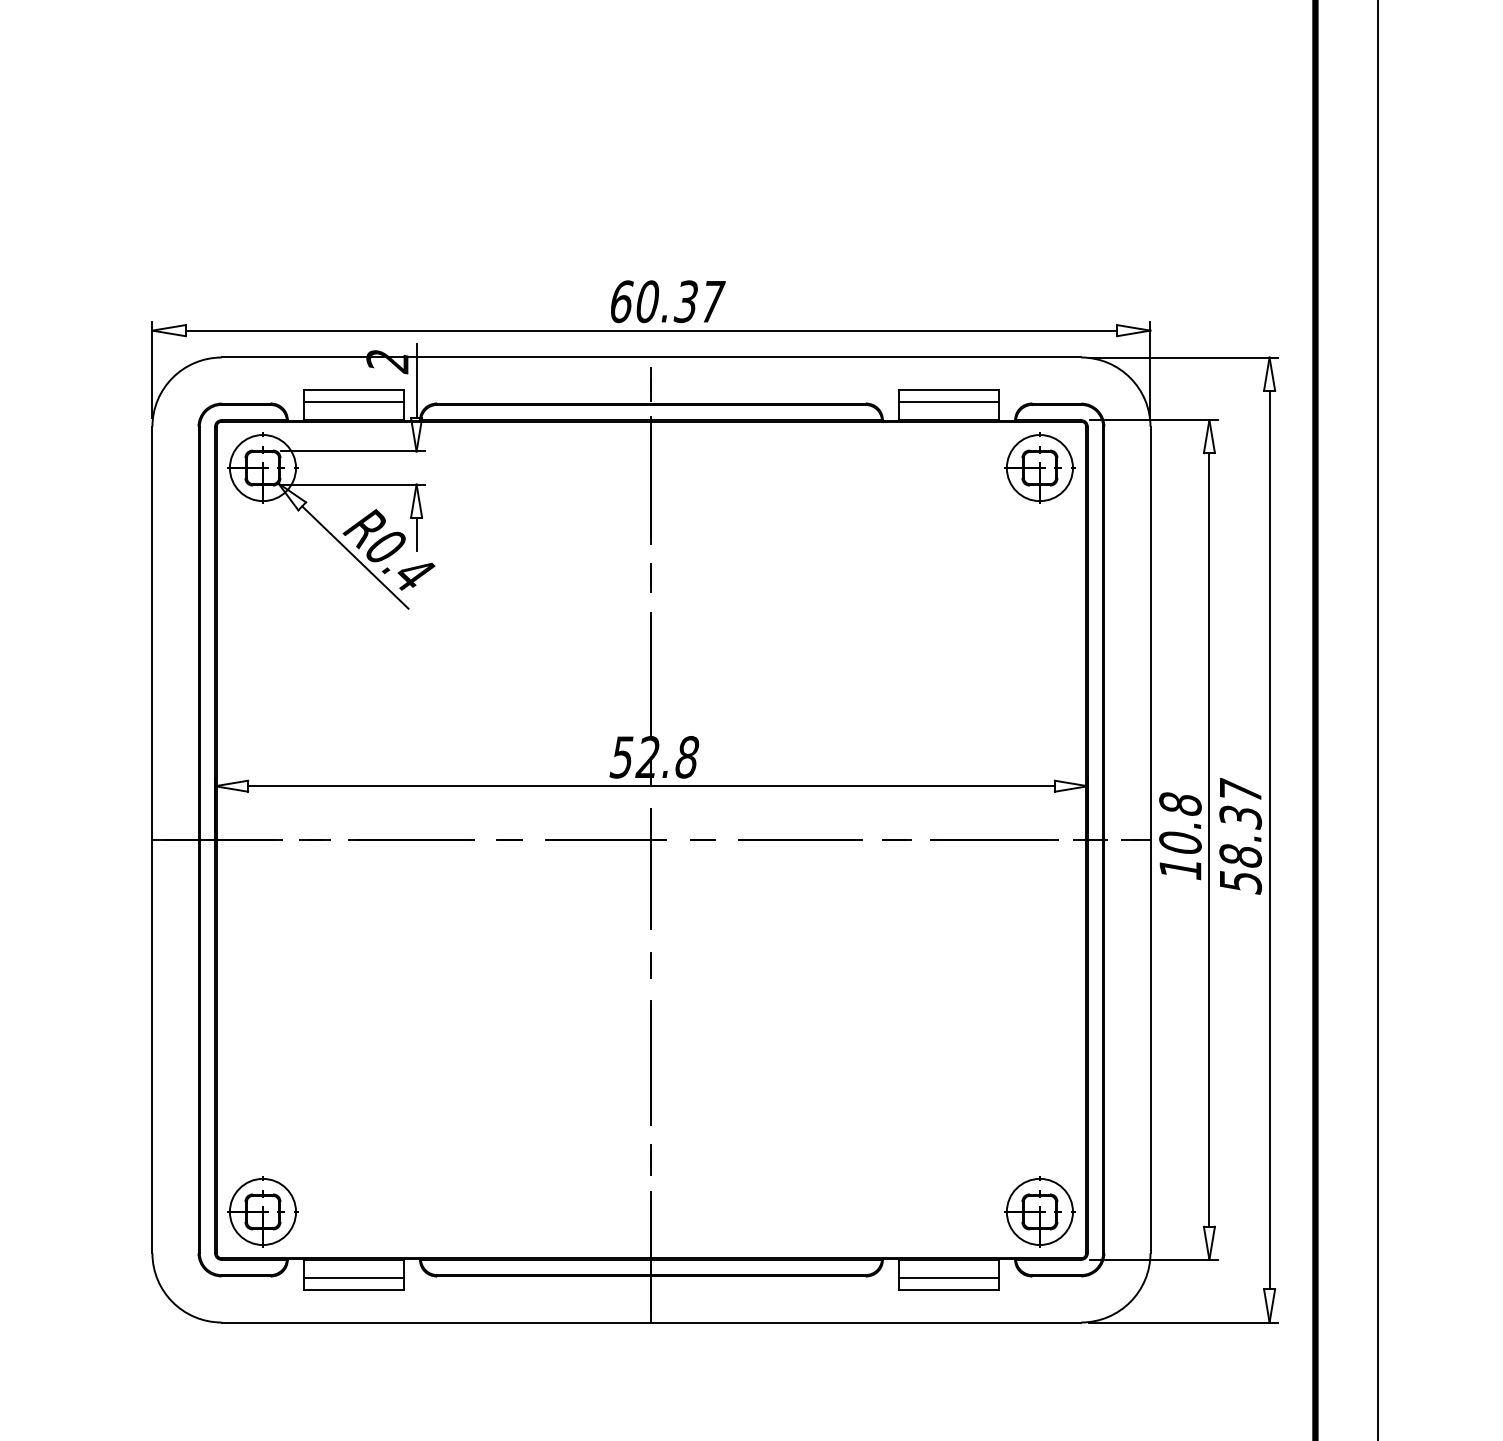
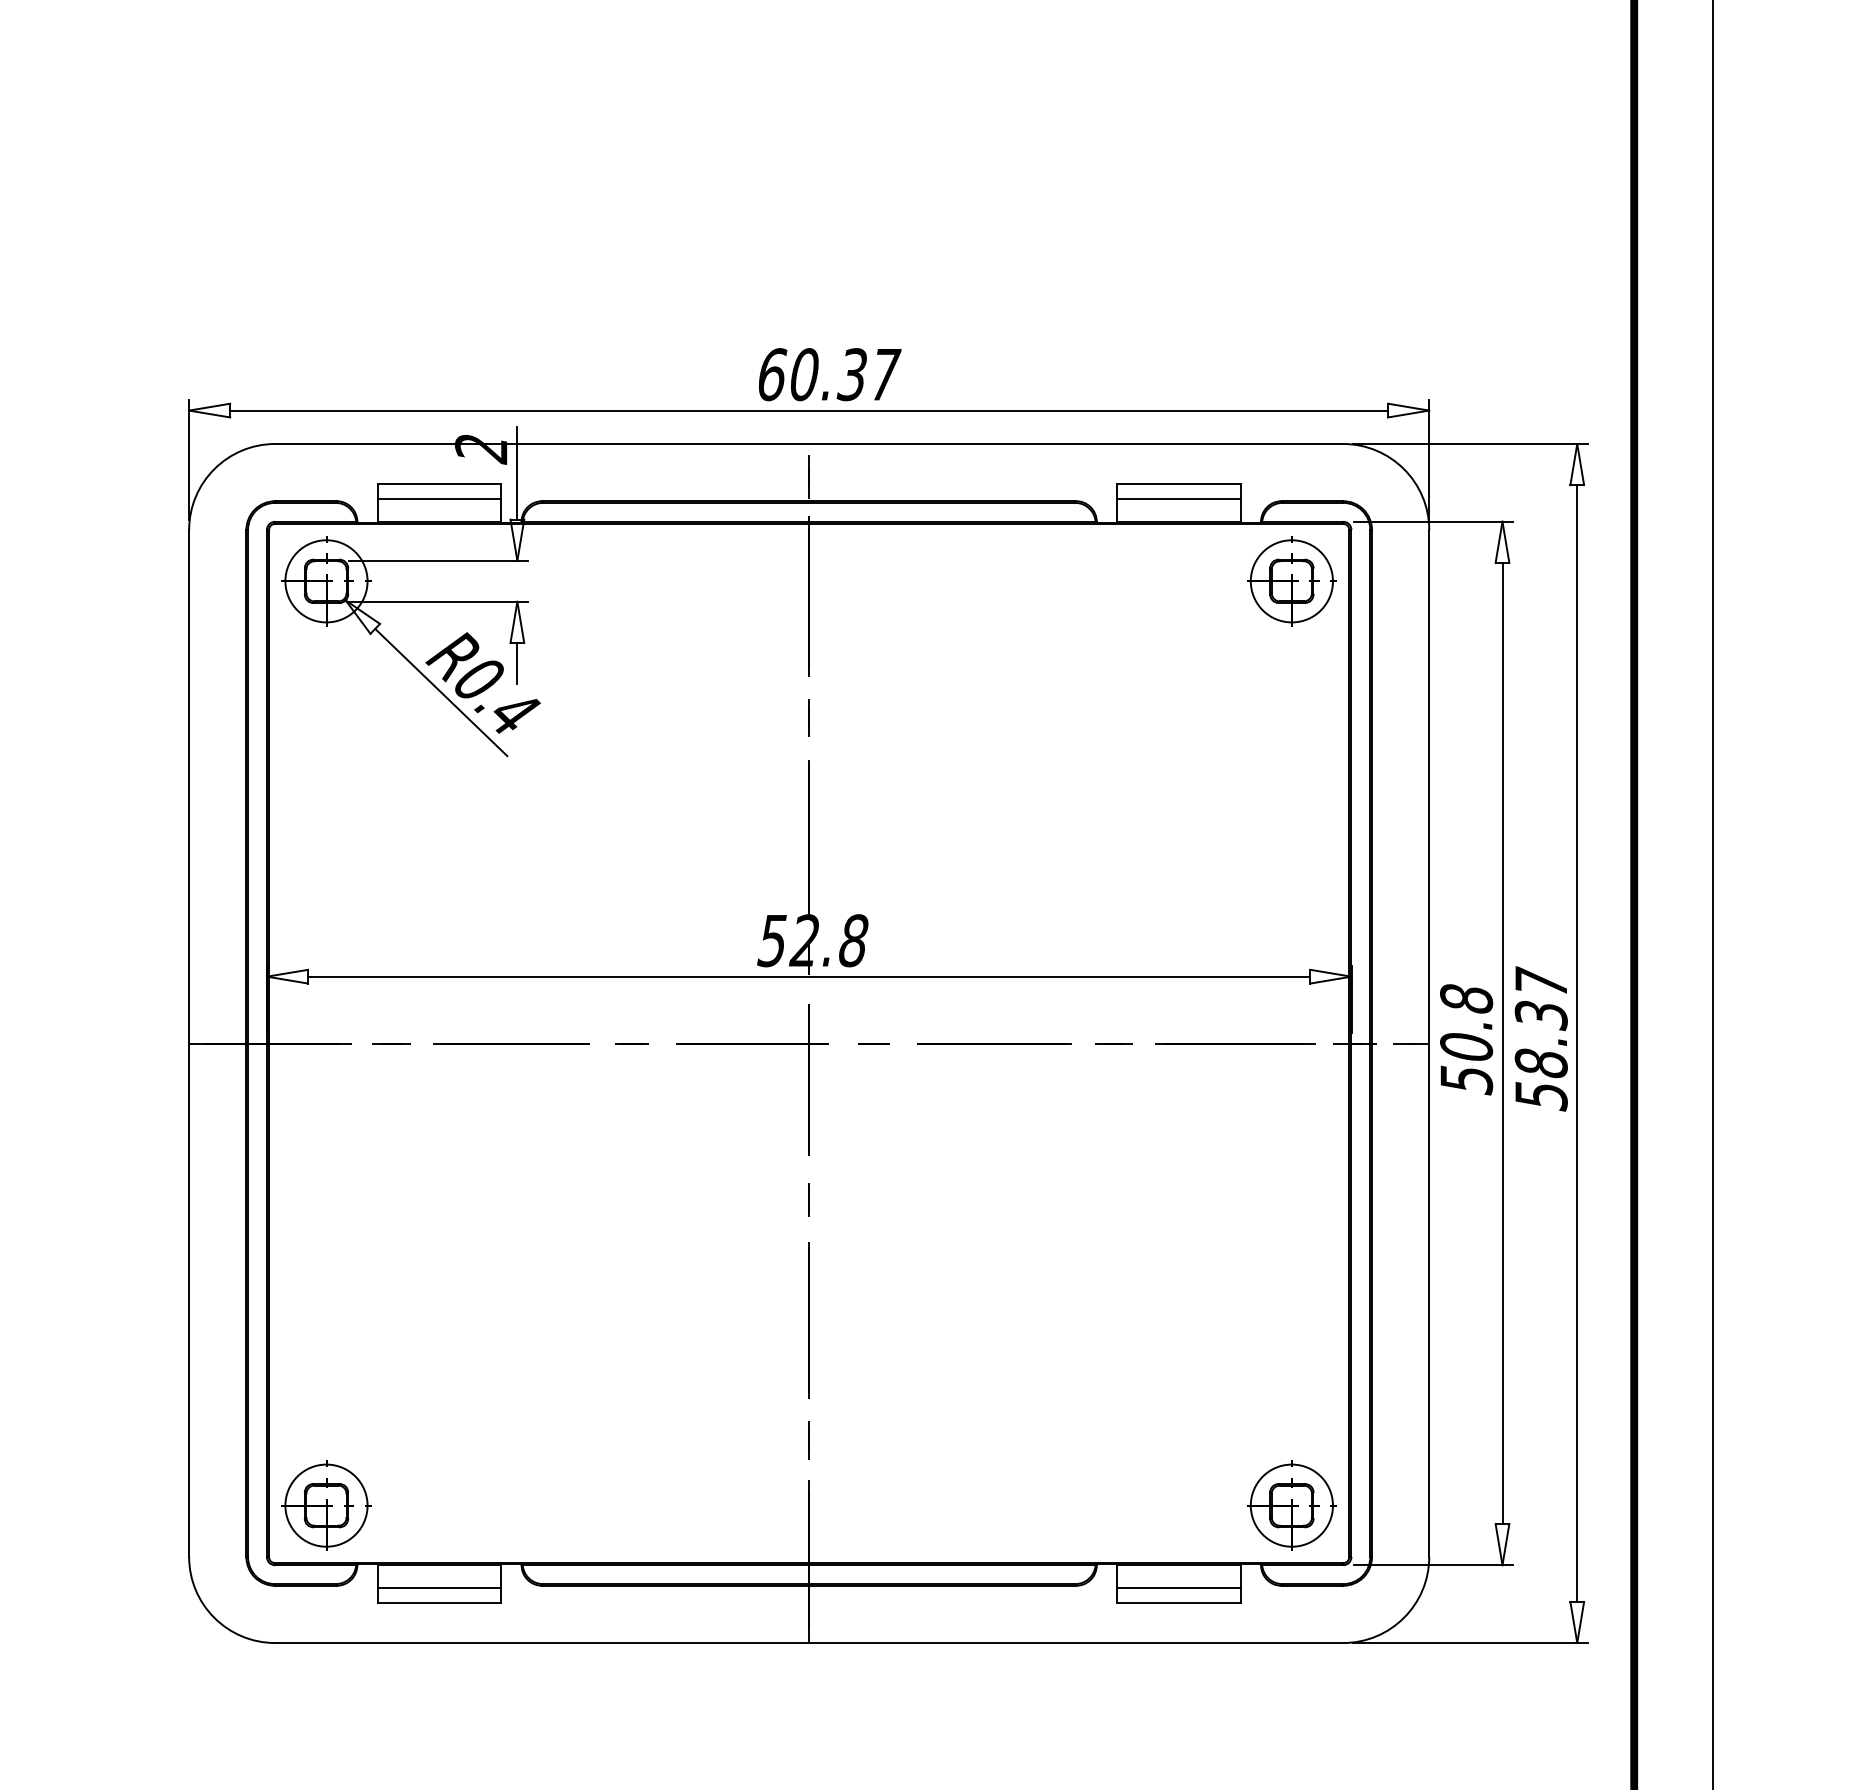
text: (1180, 869) -> (1466, 1080), 10.8 -> 50.8

